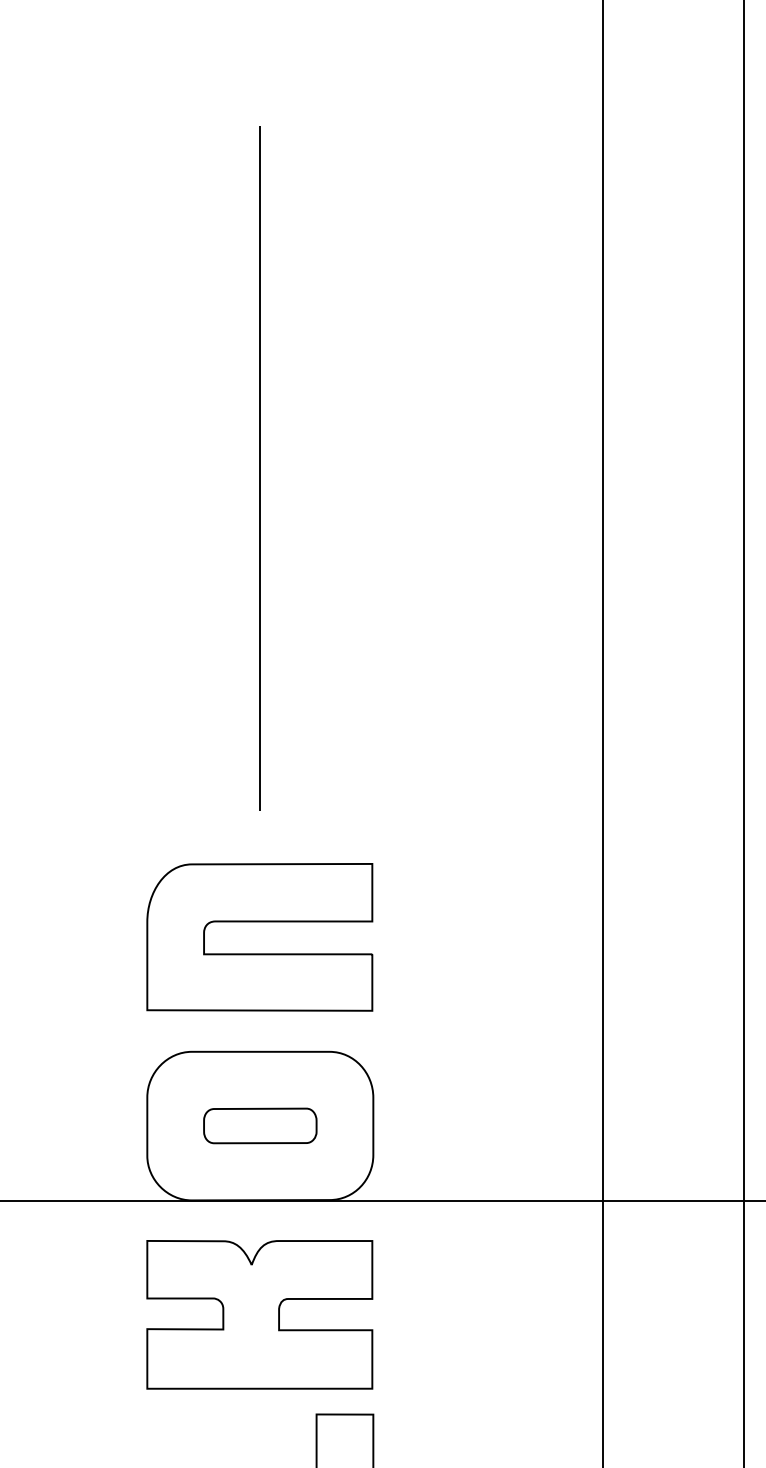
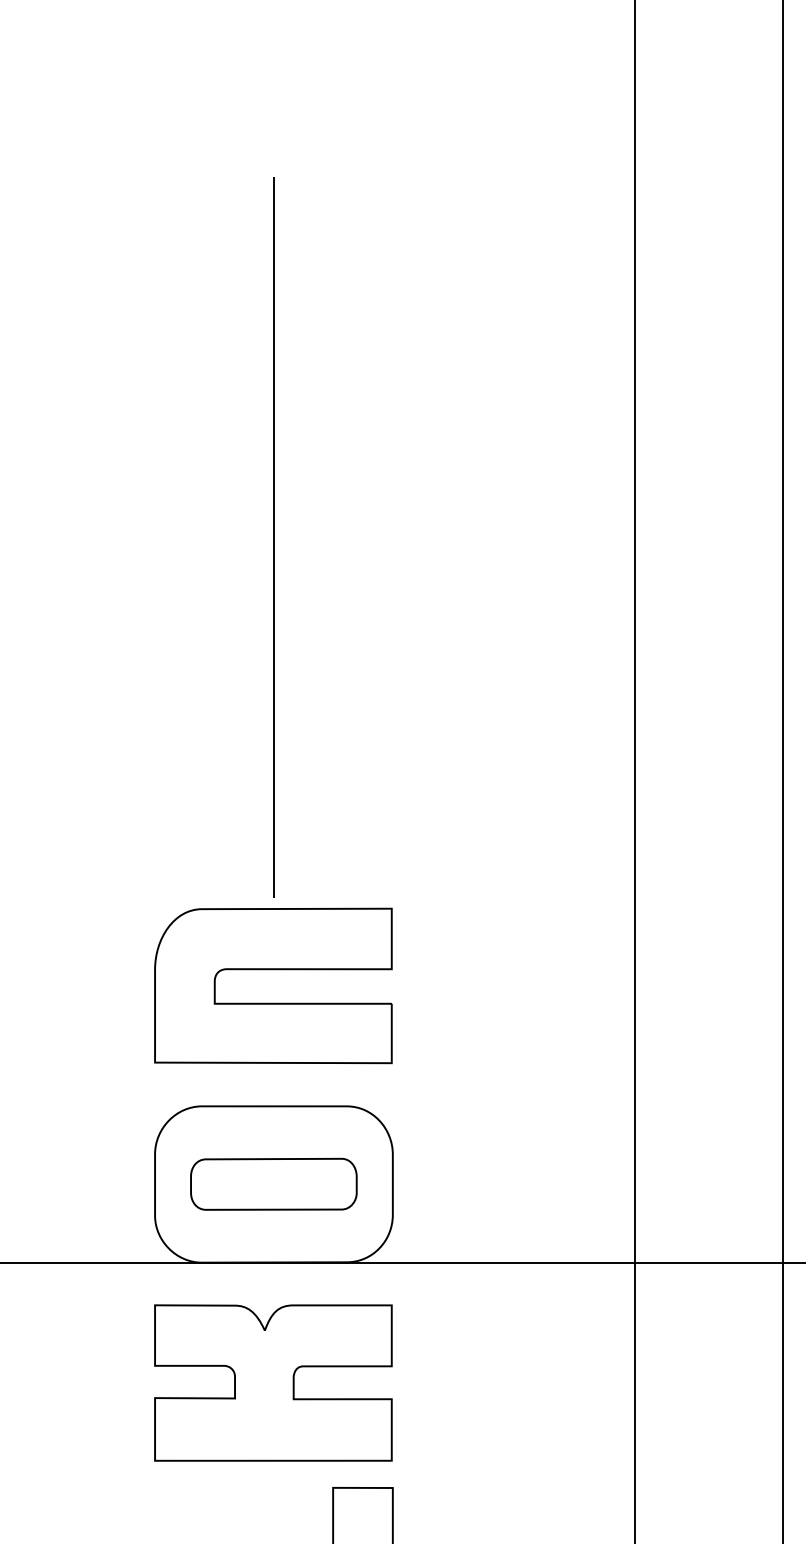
line: (259, 468) -> (273, 537), moved
part: (260, 1125) -> (274, 1183), size x1.4

